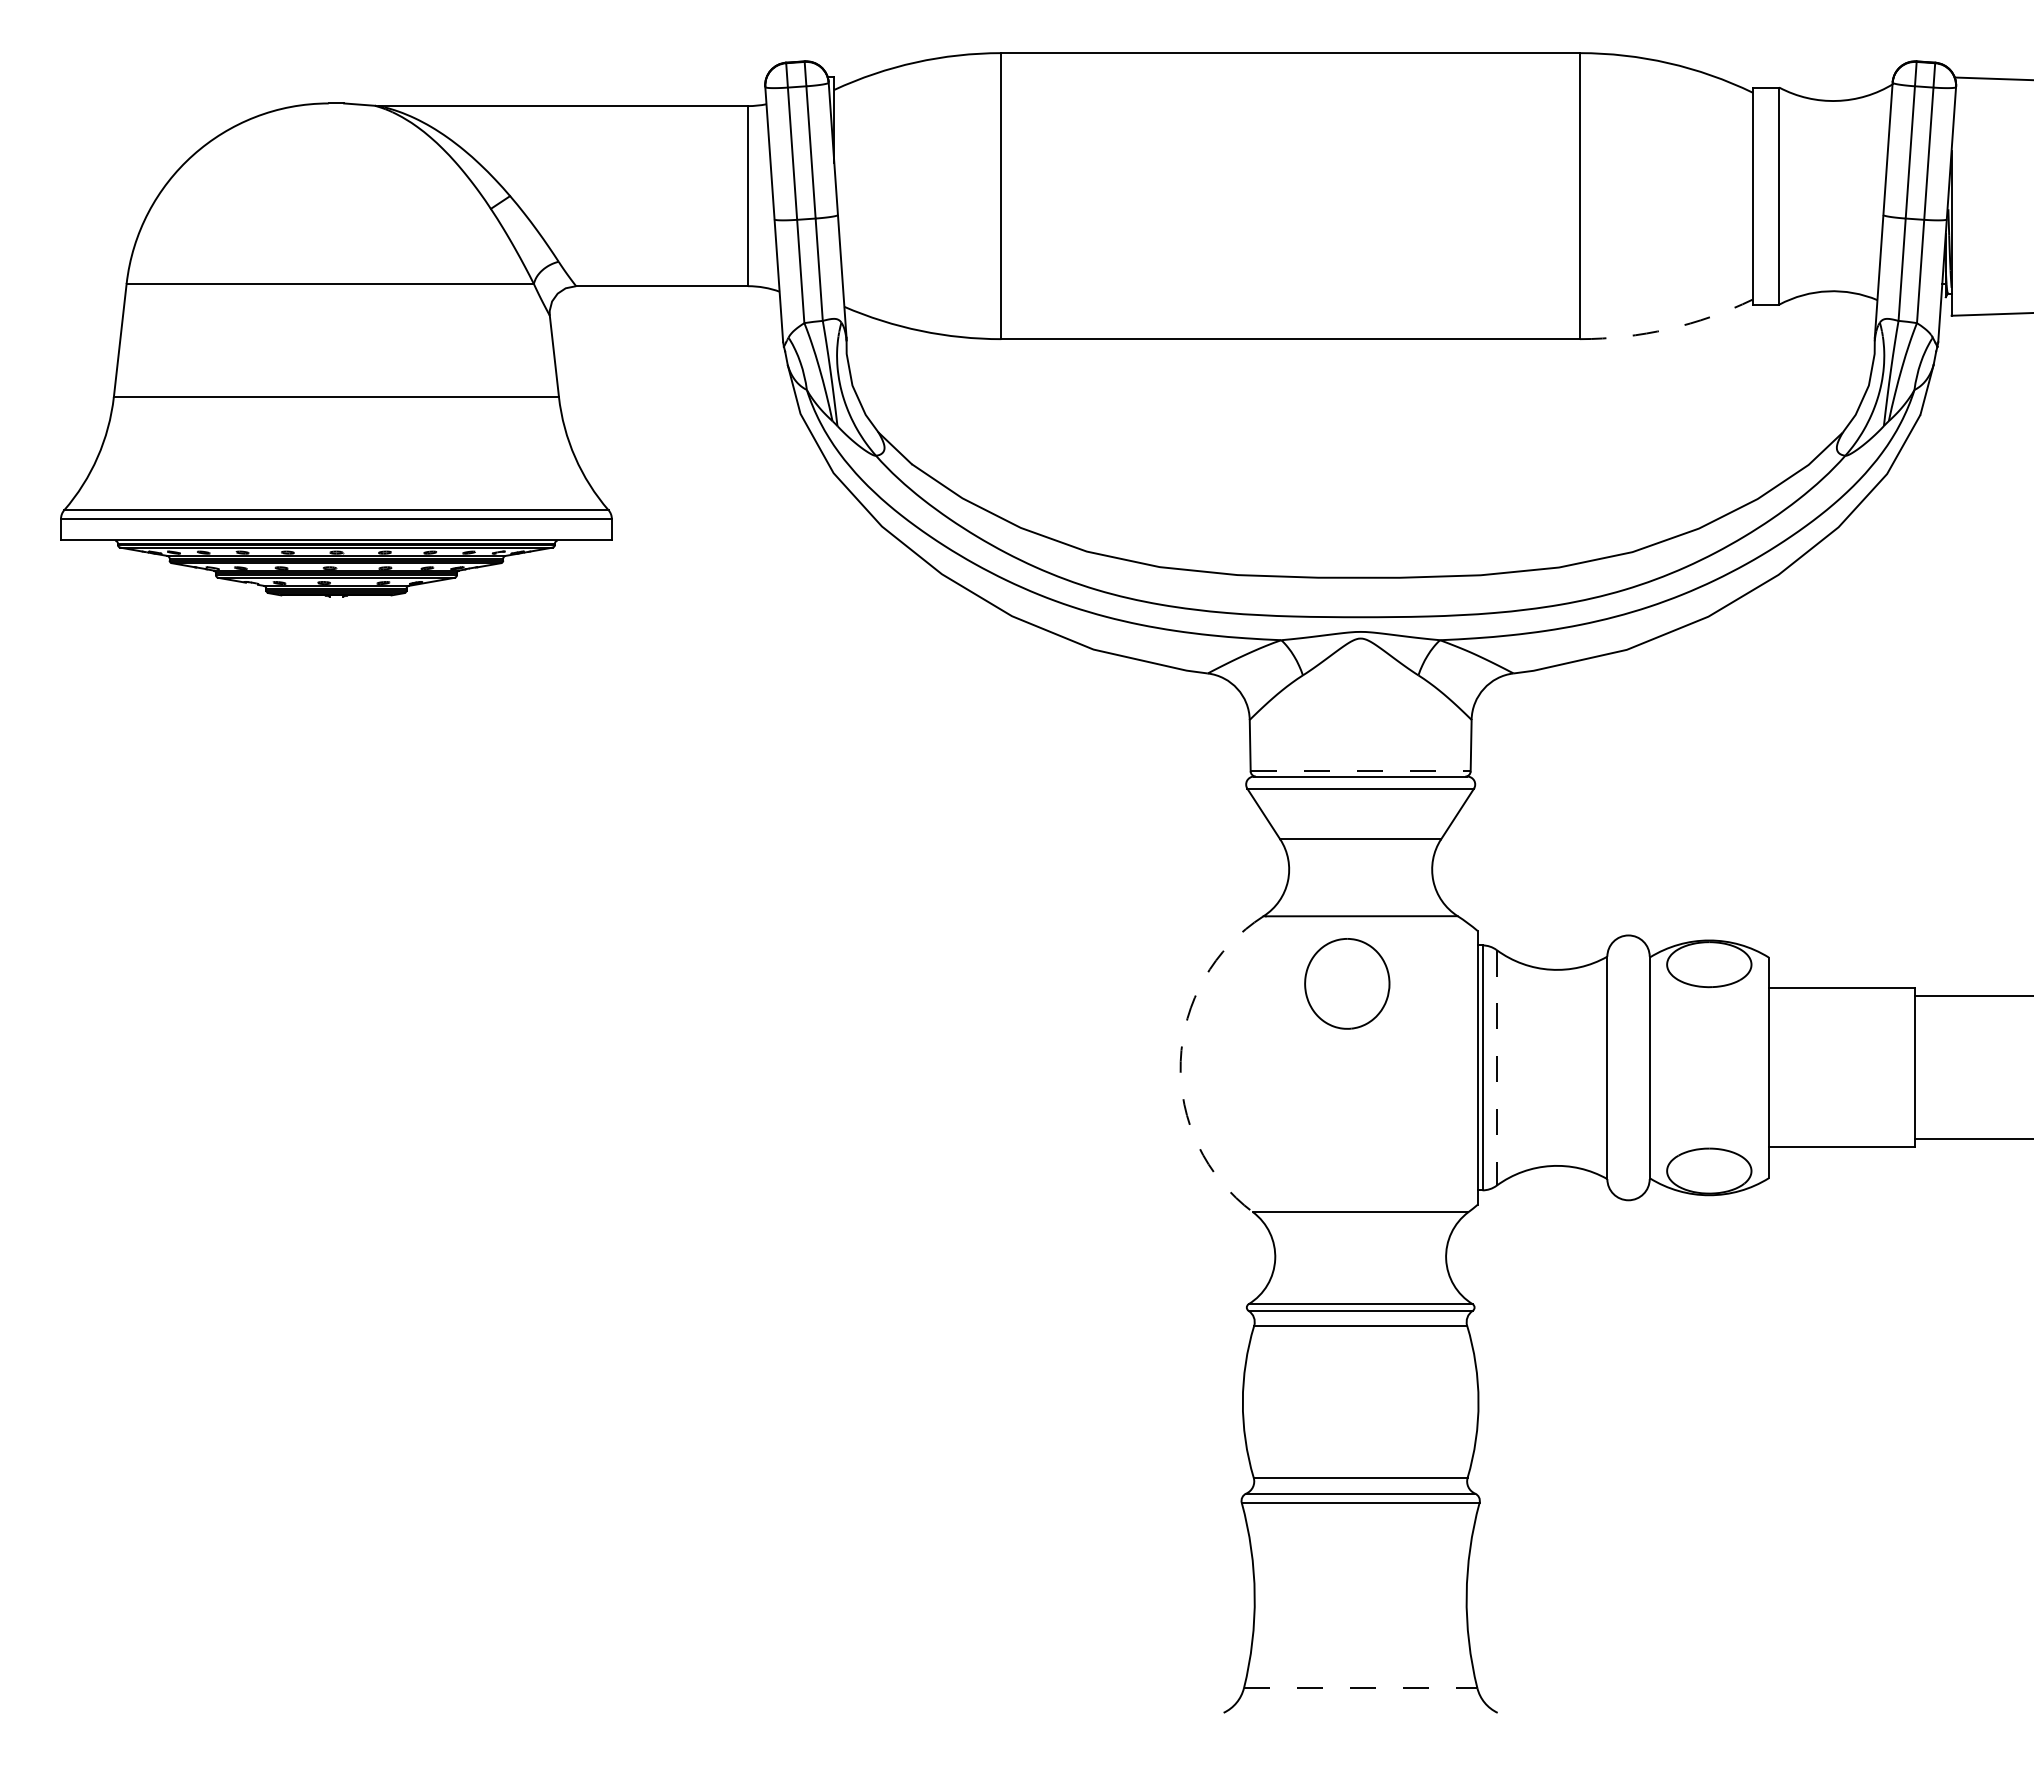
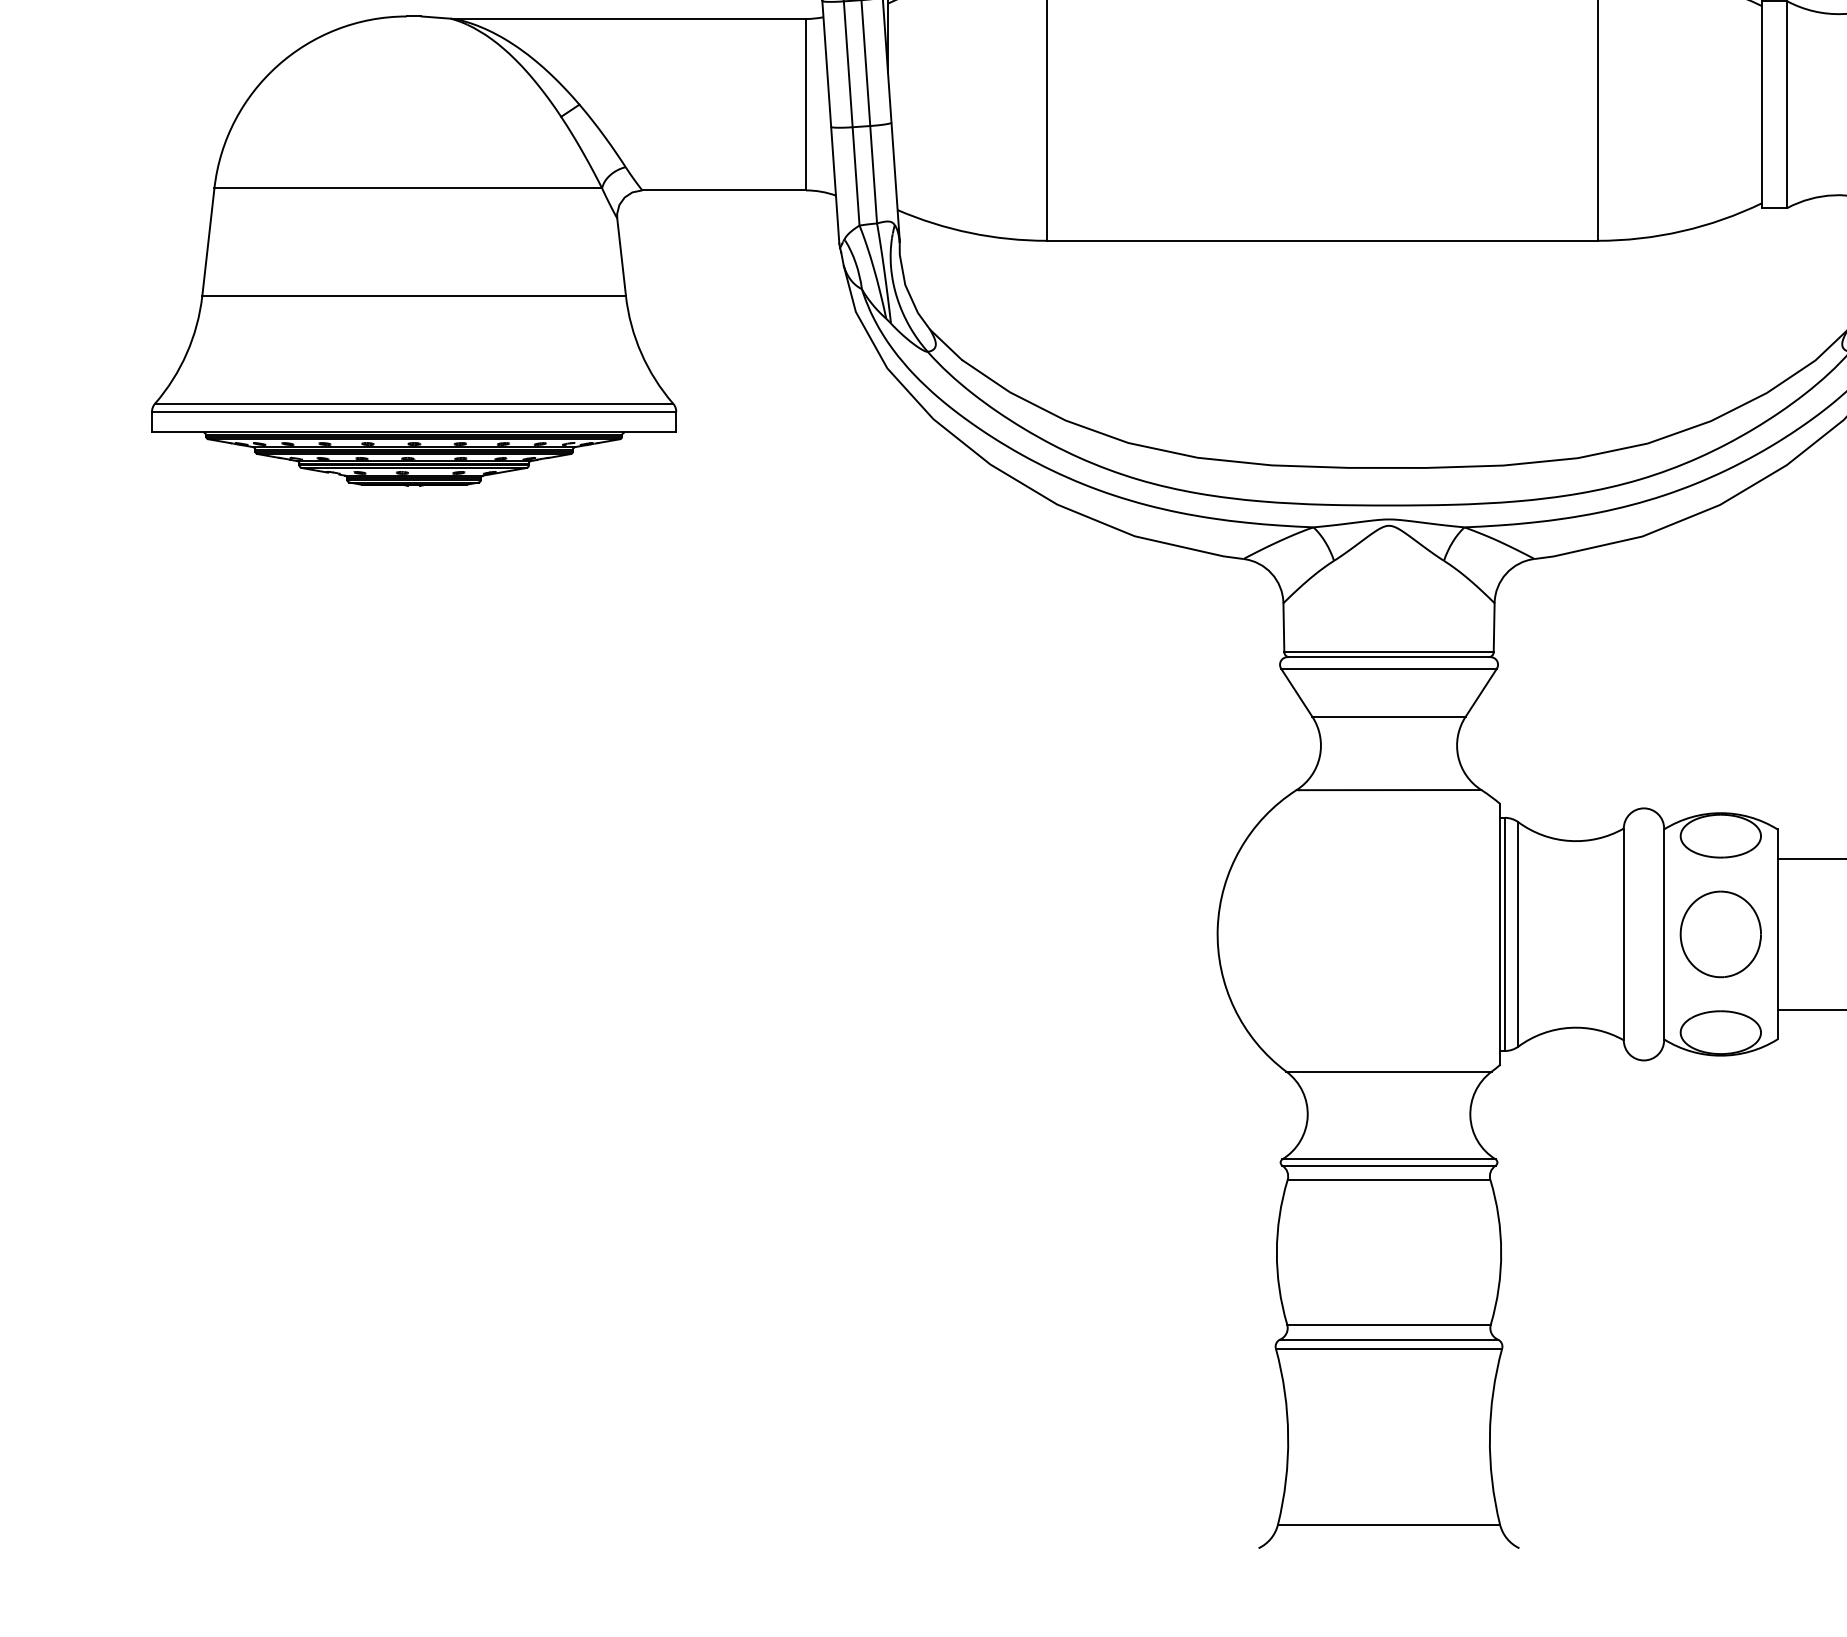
arc: (1668, 329) -> (1682, 231), dashed -> solid
line: (1360, 771) -> (1388, 652), dashed -> solid
part: (1347, 983) -> (1721, 934), moved
arc: (1180, 1061) -> (1217, 928), dashed -> solid
line: (1496, 1067) -> (1518, 934), dashed -> solid
line: (1360, 1688) -> (1388, 1525), dashed -> solid

